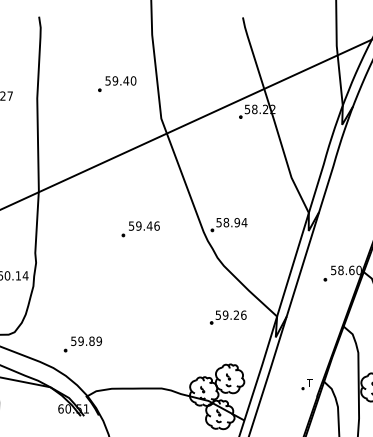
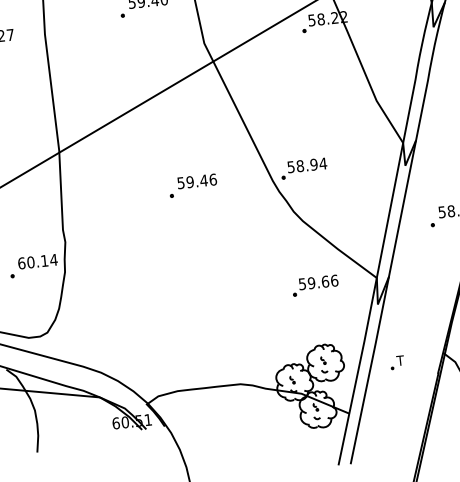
text: (236, 314) -> (325, 280), 59.26 -> 59.66
part: (82, 344) -> (134, 339), removed
part: (306, 384) -> (396, 362), moved

